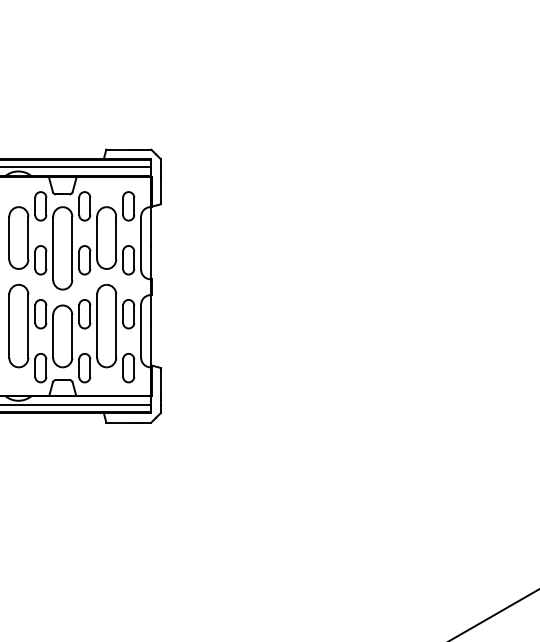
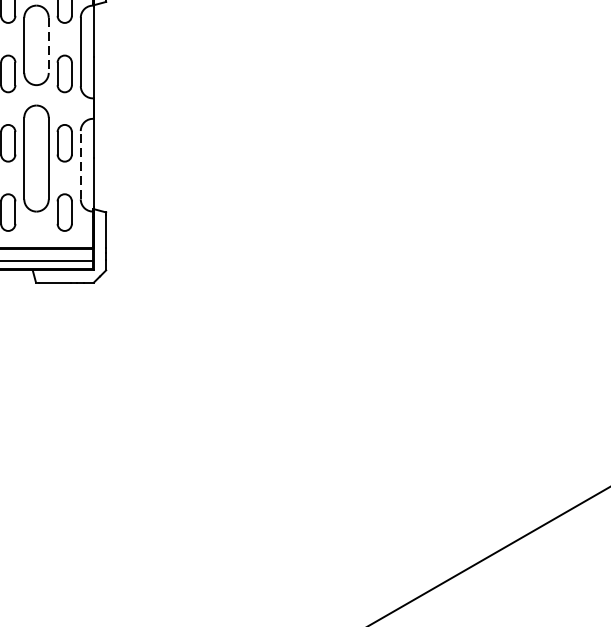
line: (116, 238) -> (49, 45), solid -> dashed
line: (141, 331) -> (81, 165), solid -> dashed

